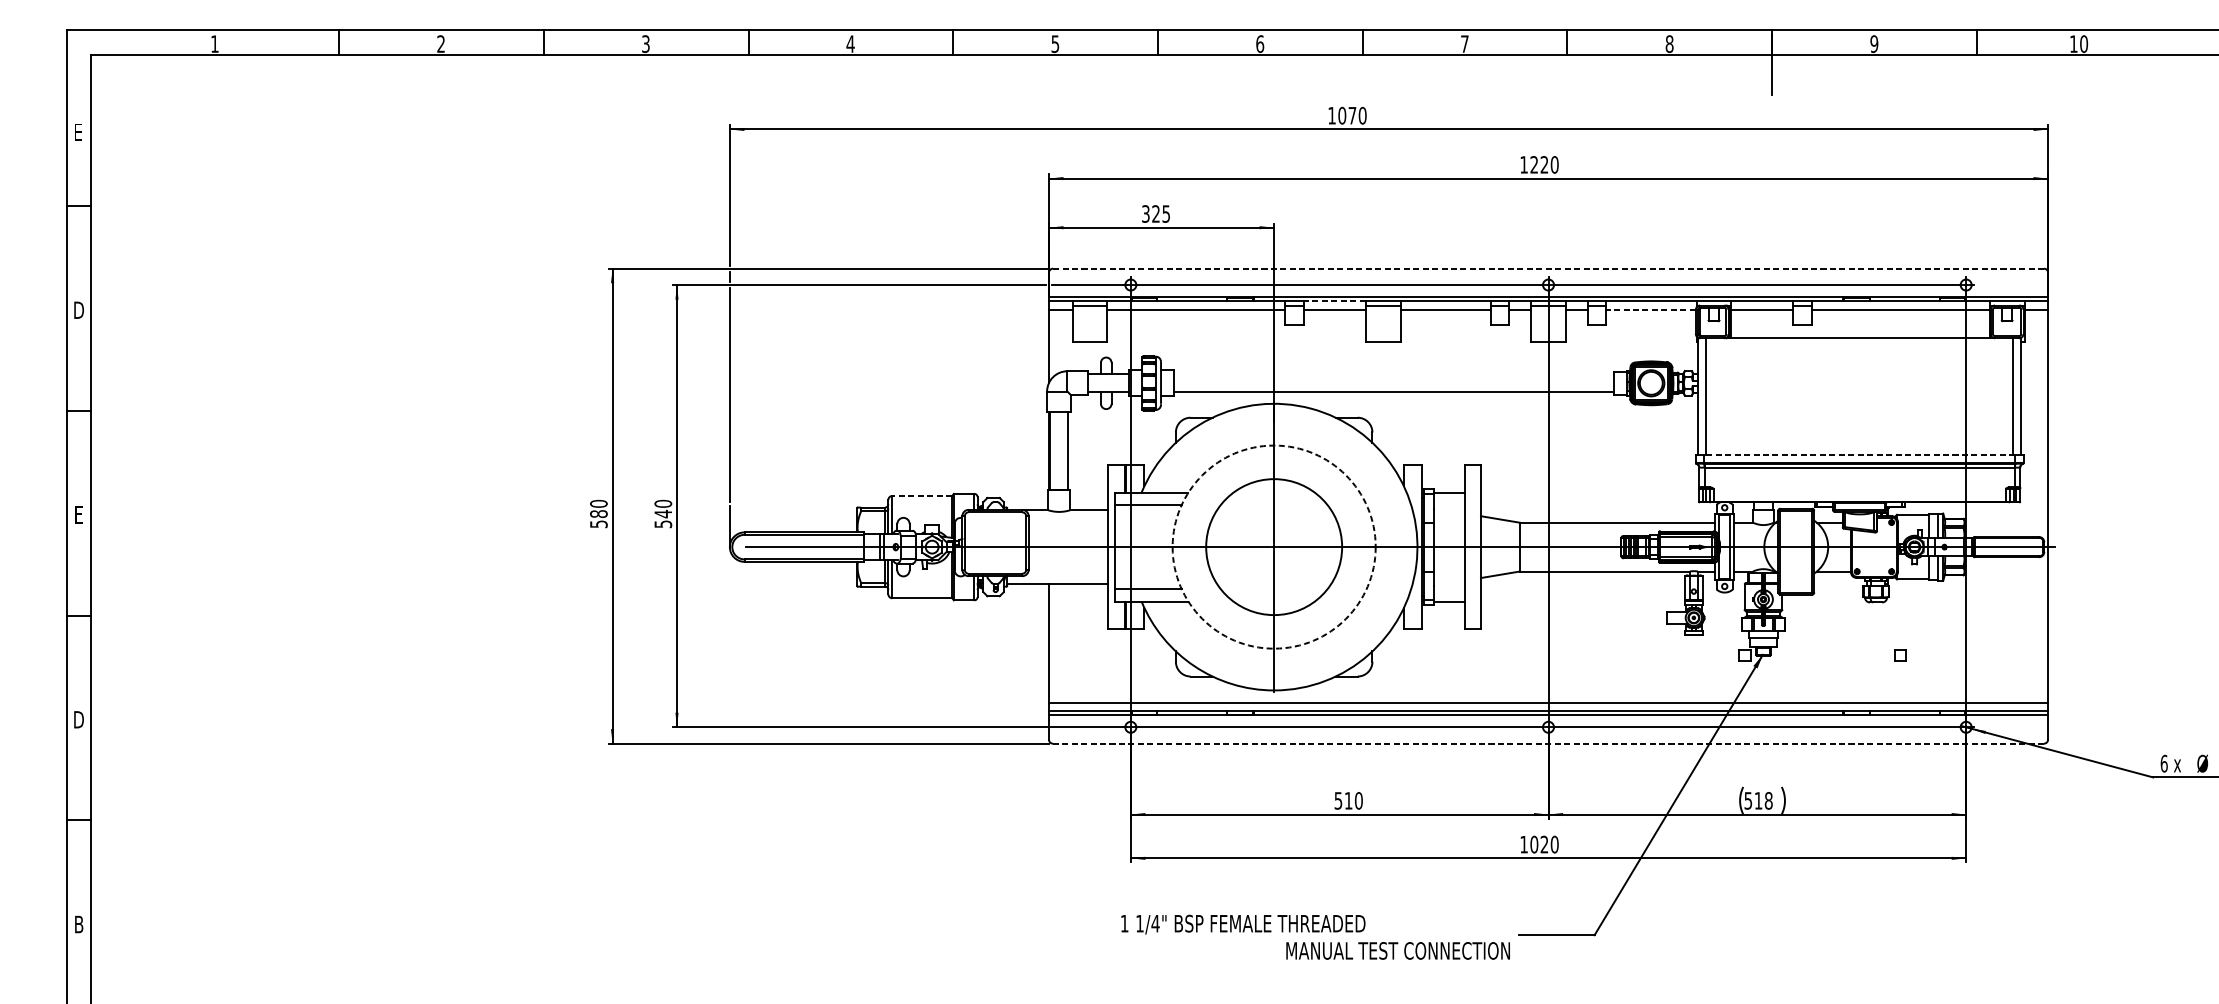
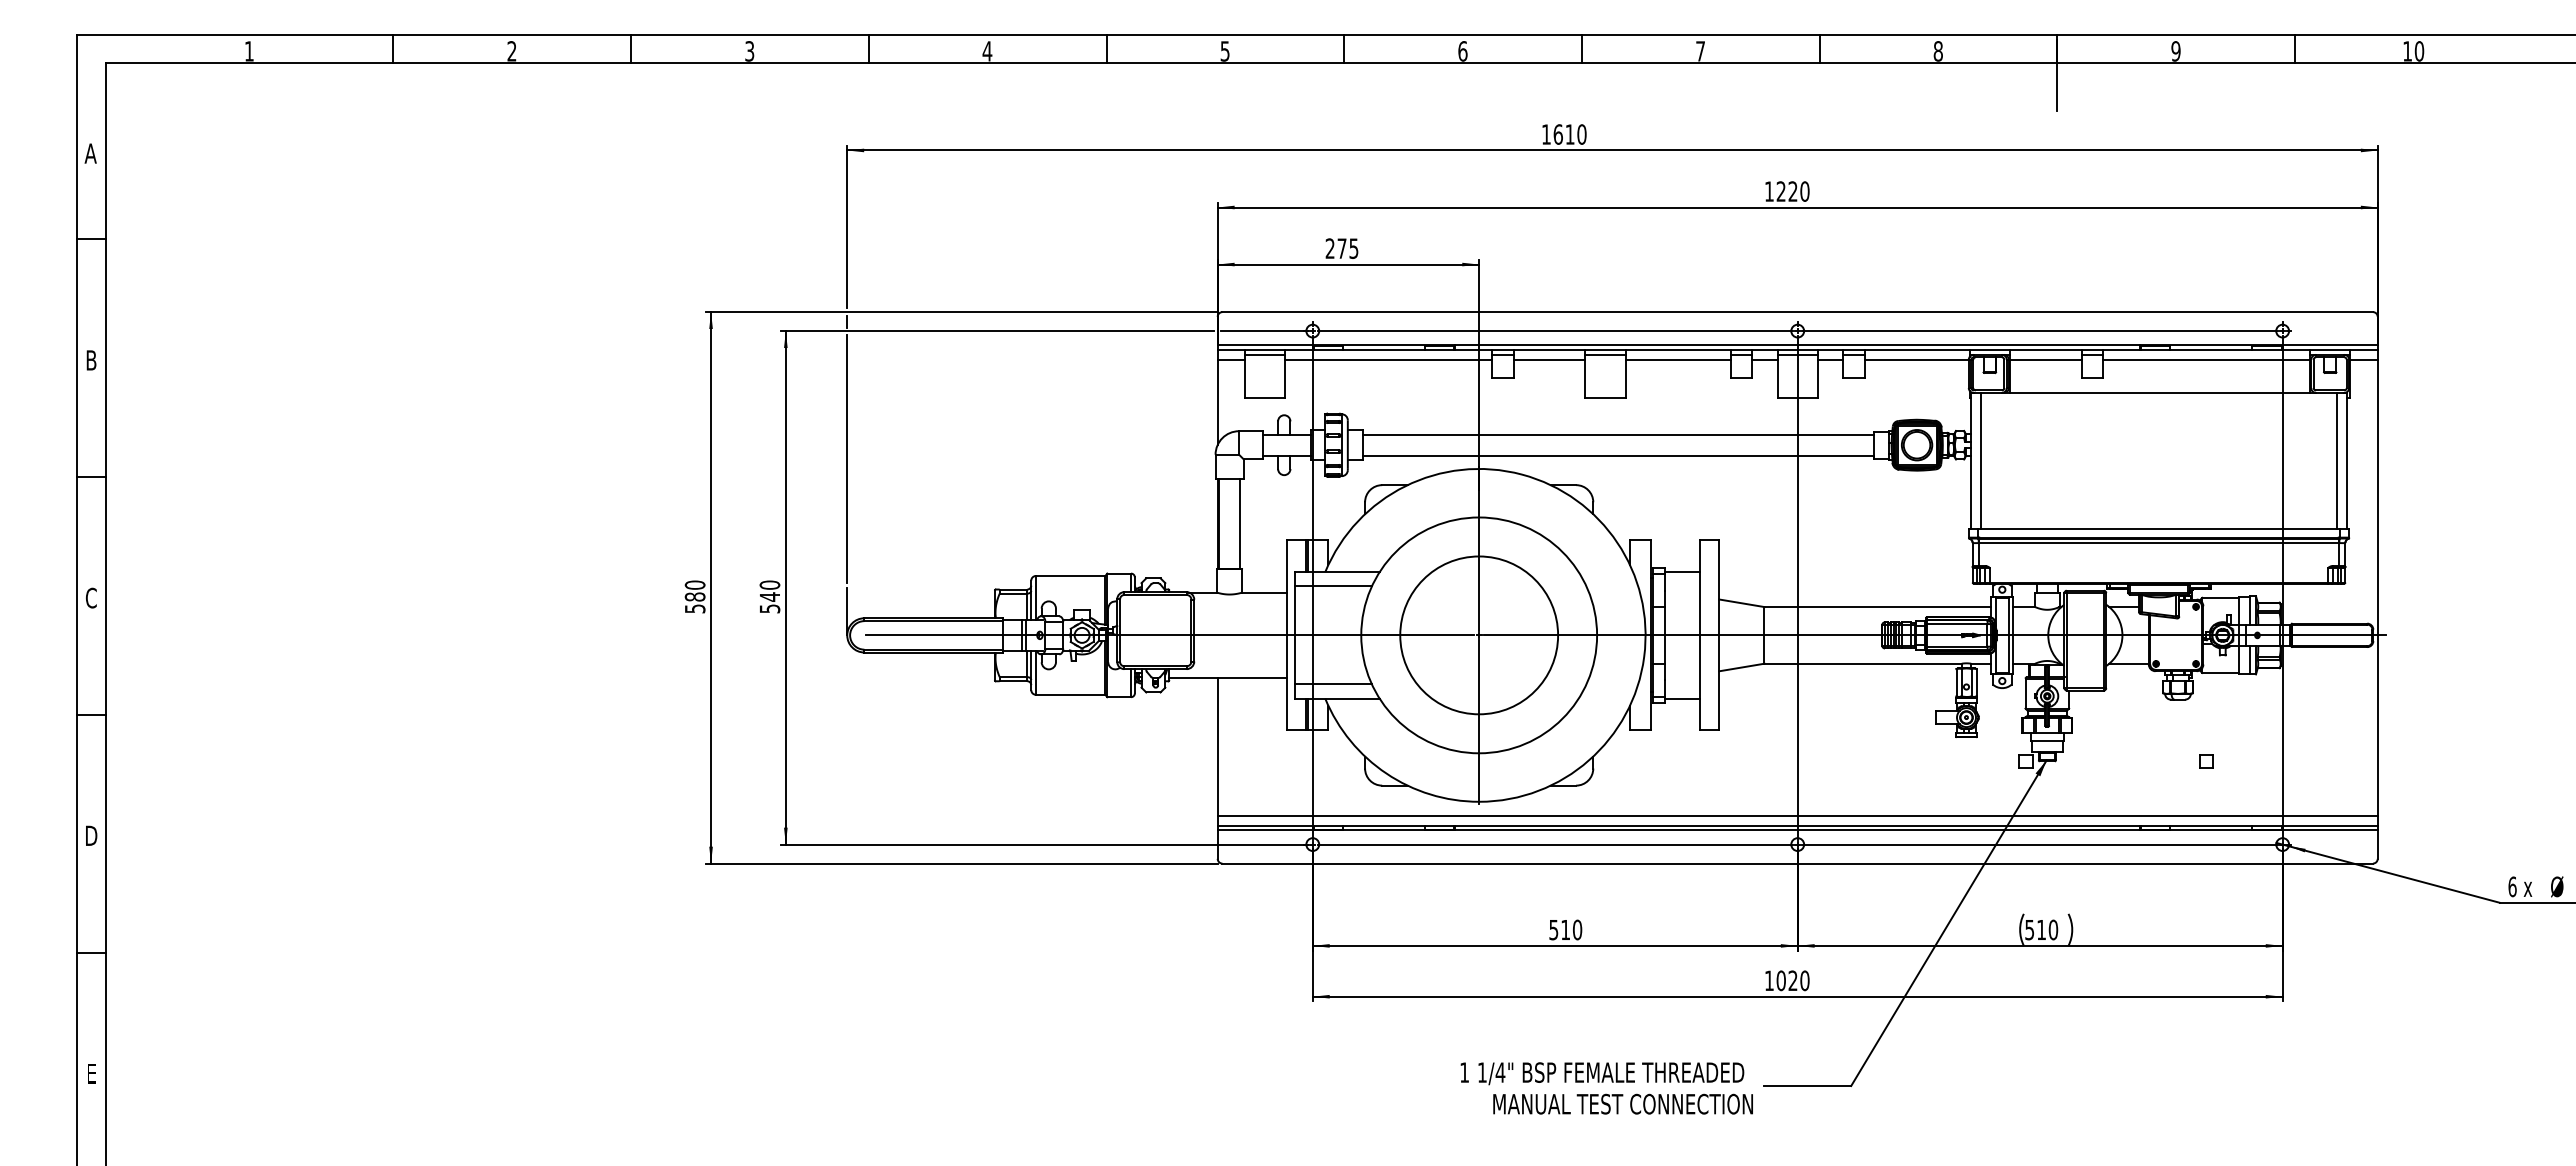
text: (1346, 115) -> (1563, 134), 1070 -> 1610
text: (78, 132) -> (90, 153), E -> A
text: (1150, 213) -> (1335, 248), 325 -> 275
line: (1549, 269) -> (1798, 312), dashed -> solid
line: (1334, 301) -> (1549, 350), dashed -> solid
line: (1650, 309) -> (1916, 359), dashed -> solid
text: (78, 310) -> (91, 360), D -> B
line: (1394, 374) -> (1618, 434), added
line: (1860, 455) -> (2159, 528), dashed -> solid
line: (922, 495) -> (1070, 575), dashed -> solid
text: (78, 514) -> (90, 597), E -> C
circle: (1274, 547) -> (1479, 635), dashed -> solid
line: (1548, 743) -> (1797, 863), dashed -> solid
text: (1768, 800) -> (2053, 929), 518 -> 510
text: (78, 924) -> (91, 1073), B -> E
text: (1243, 924) -> (1602, 1073), moved

